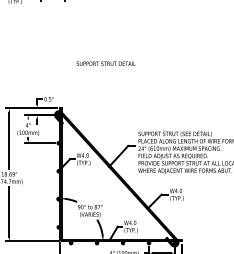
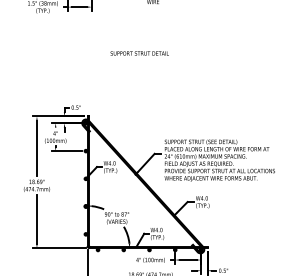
text: (105, 63) -> (139, 53), moved

